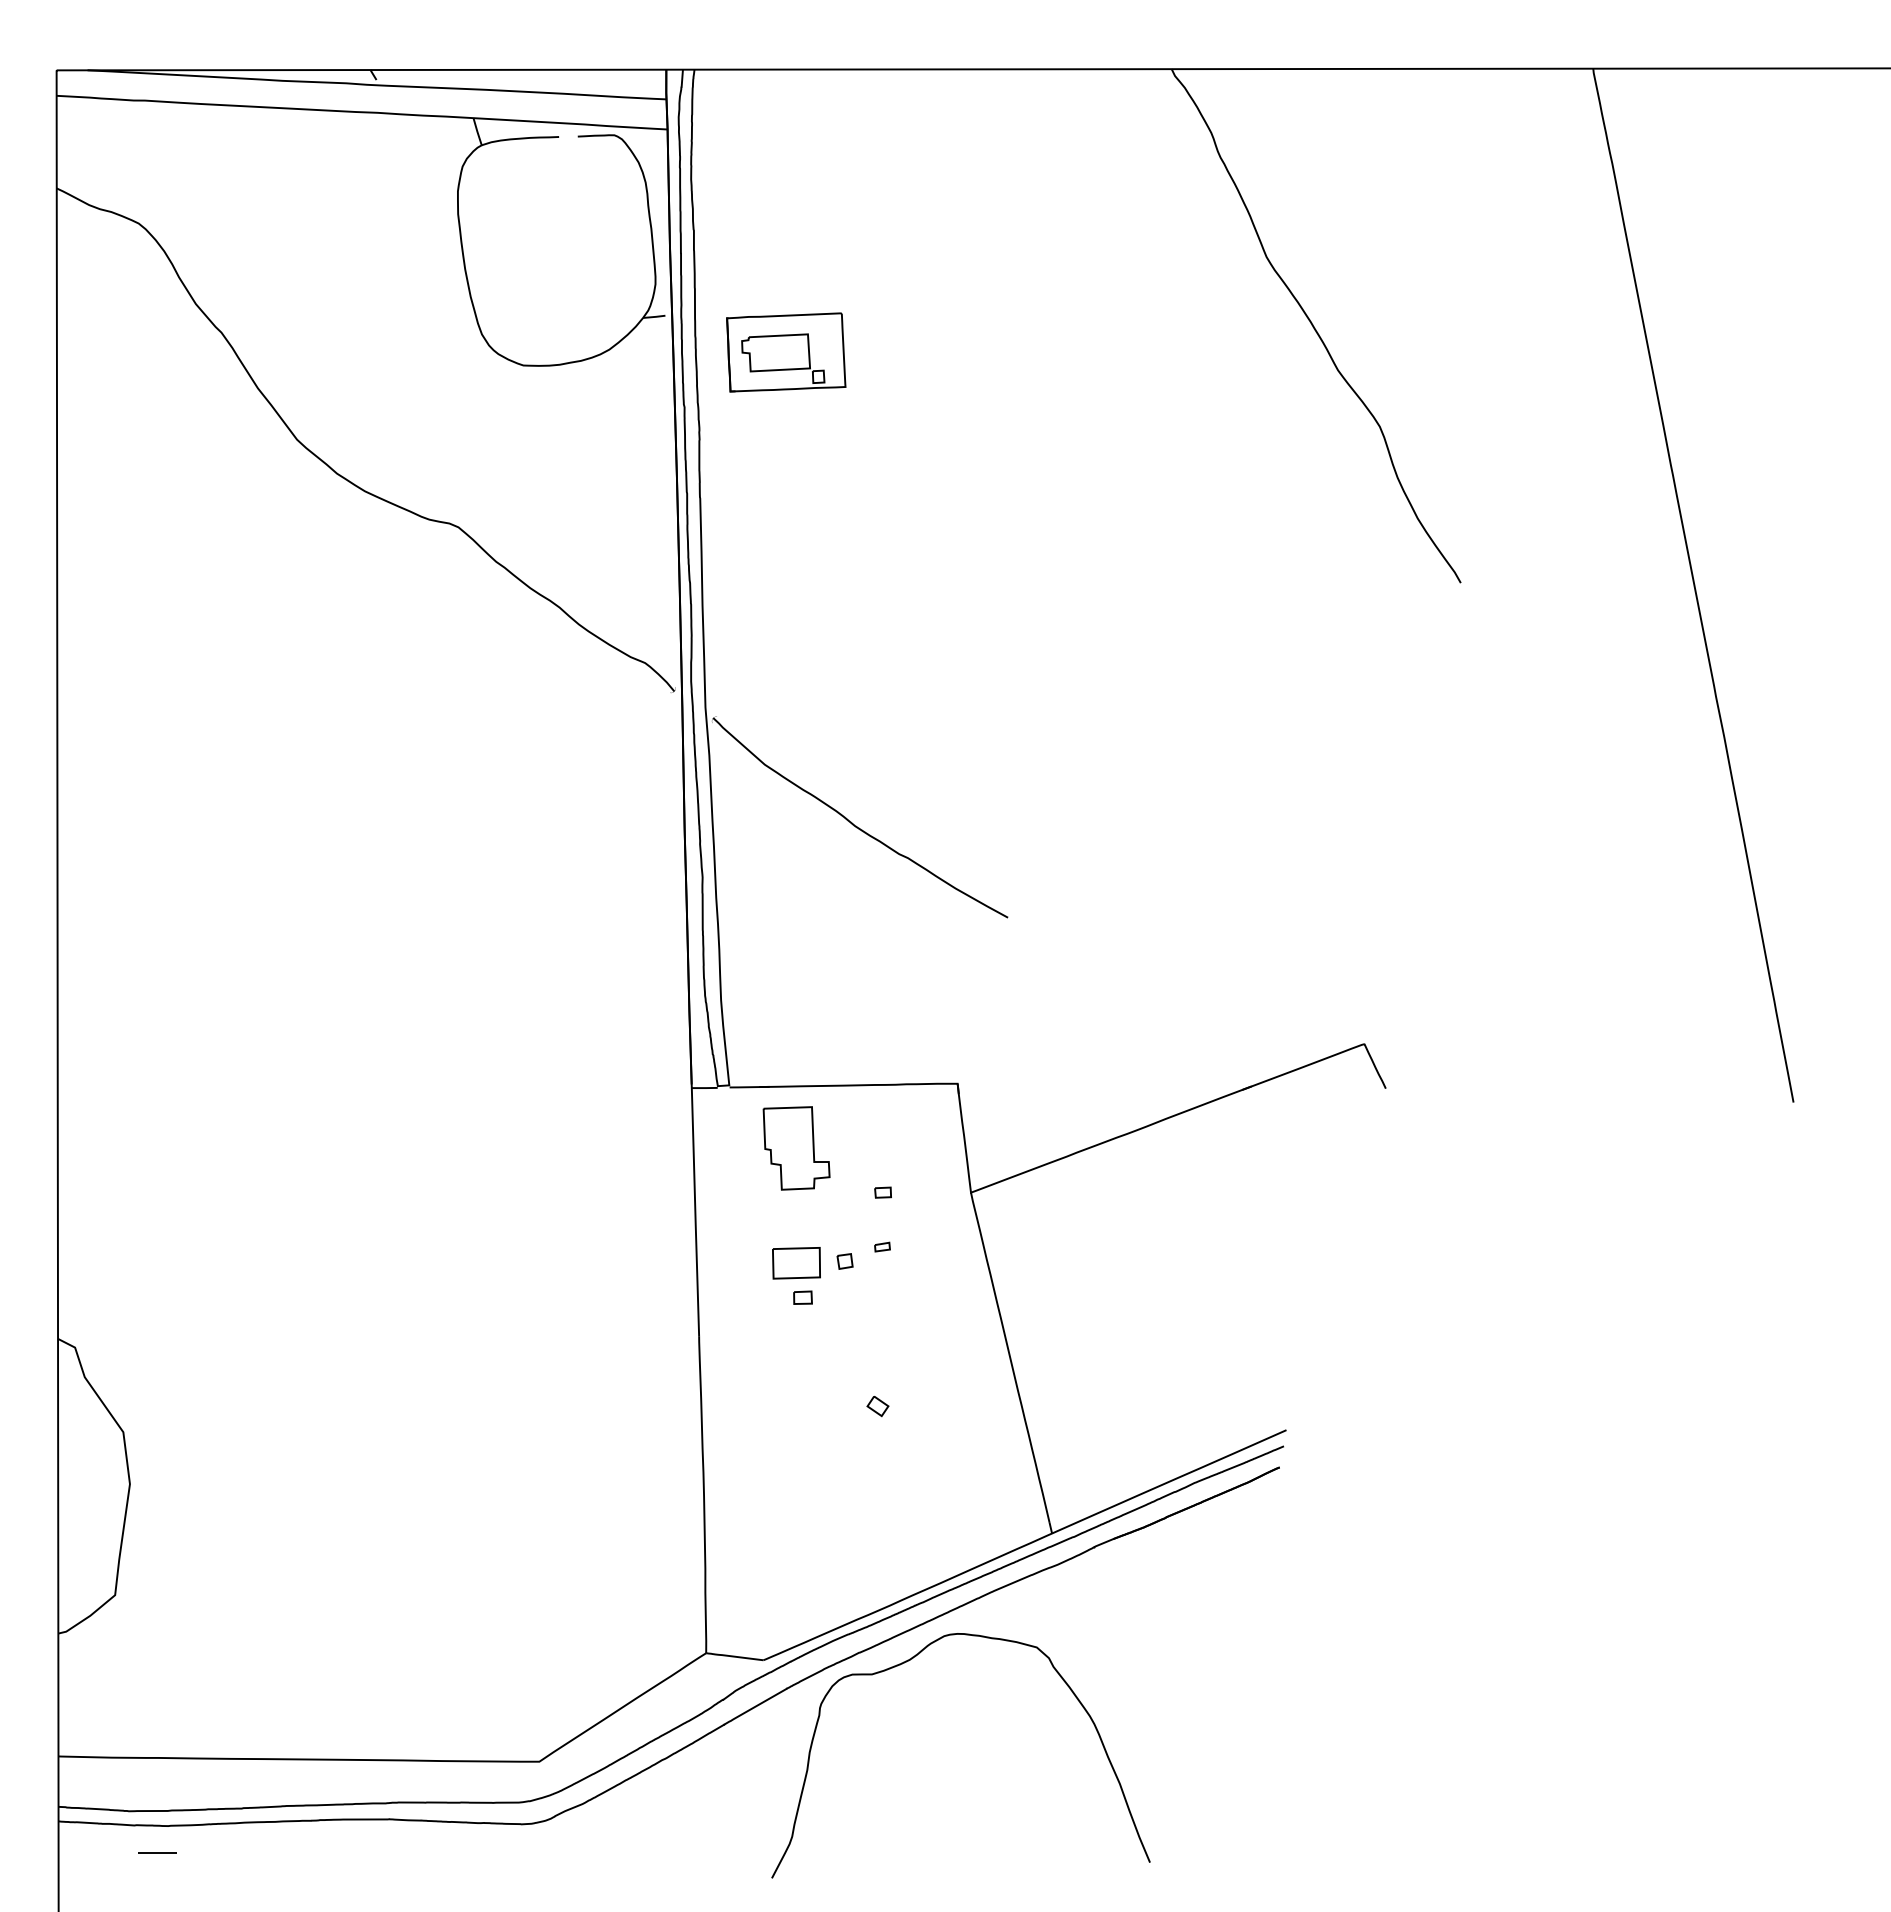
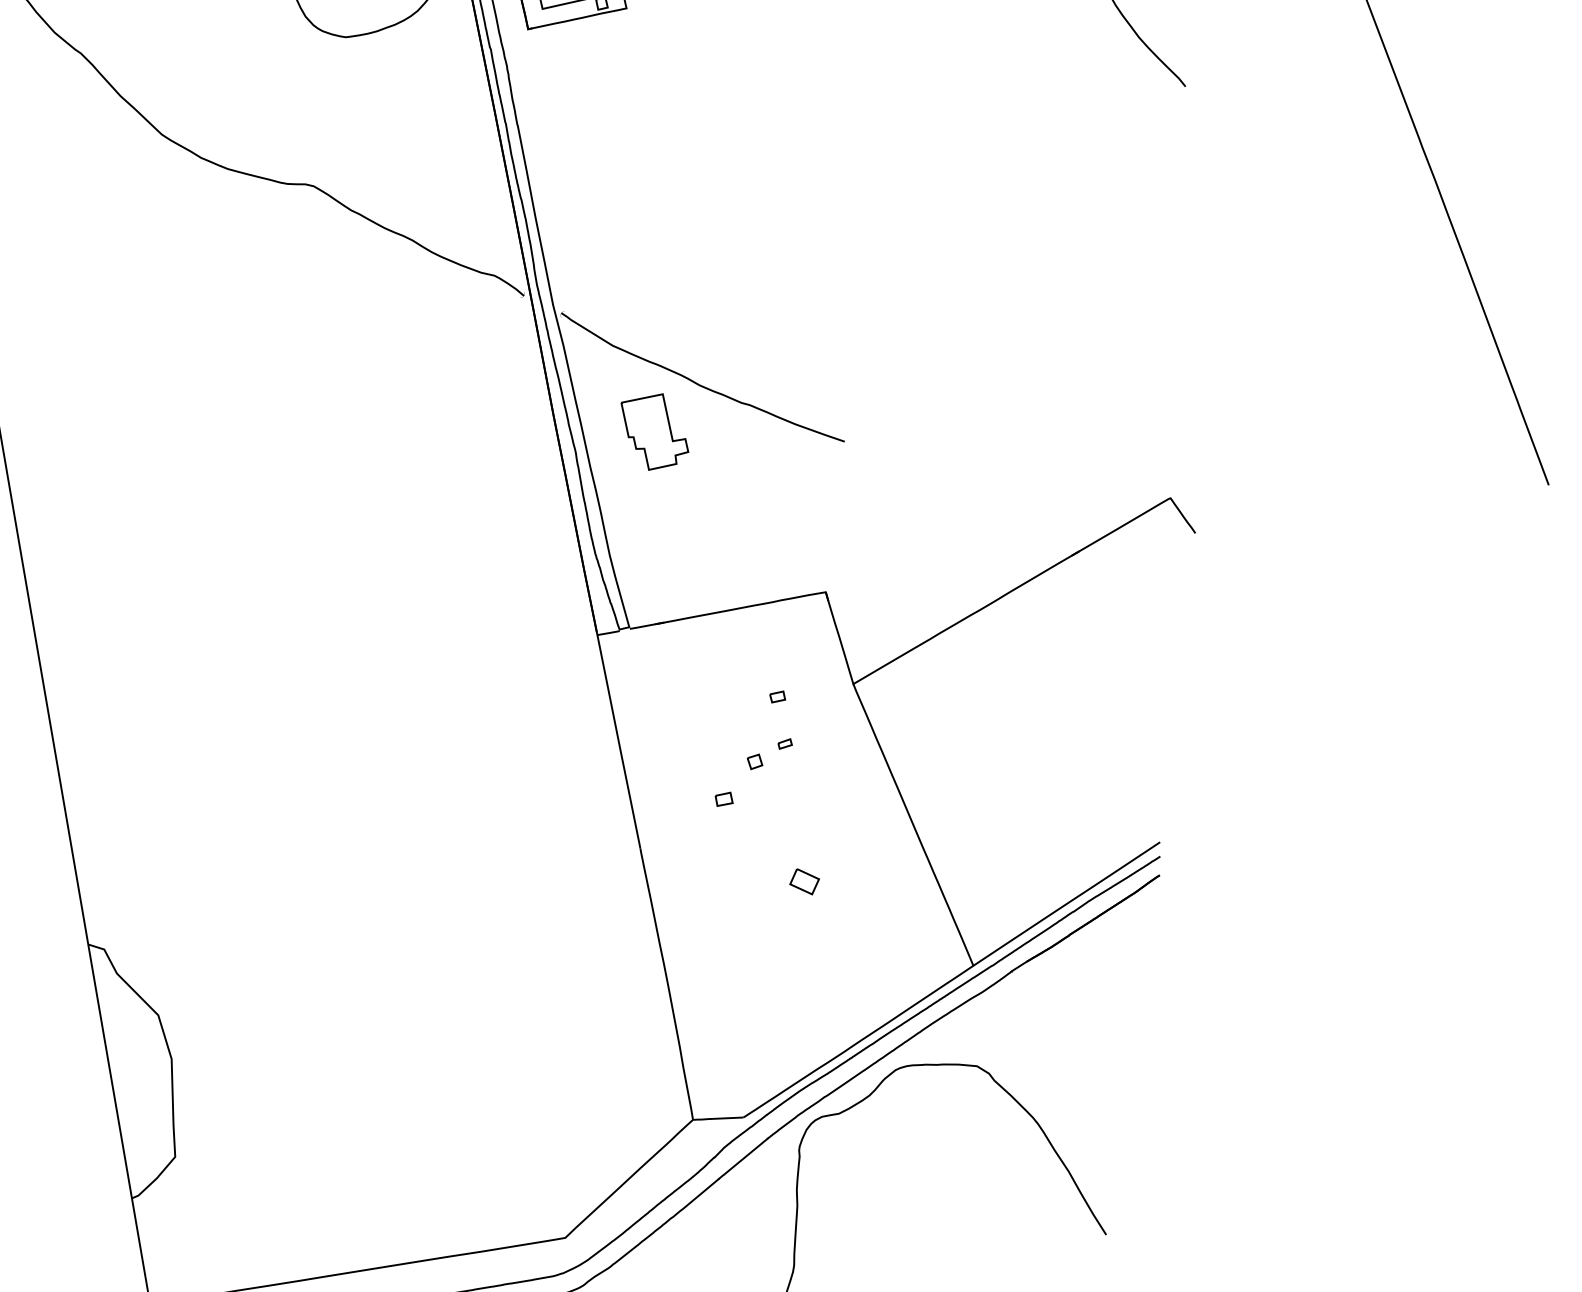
part: (796, 1148) -> (655, 432), moved
part: (796, 1263) -> (713, 770), removed
part: (877, 1406) -> (804, 882), size x1.6

